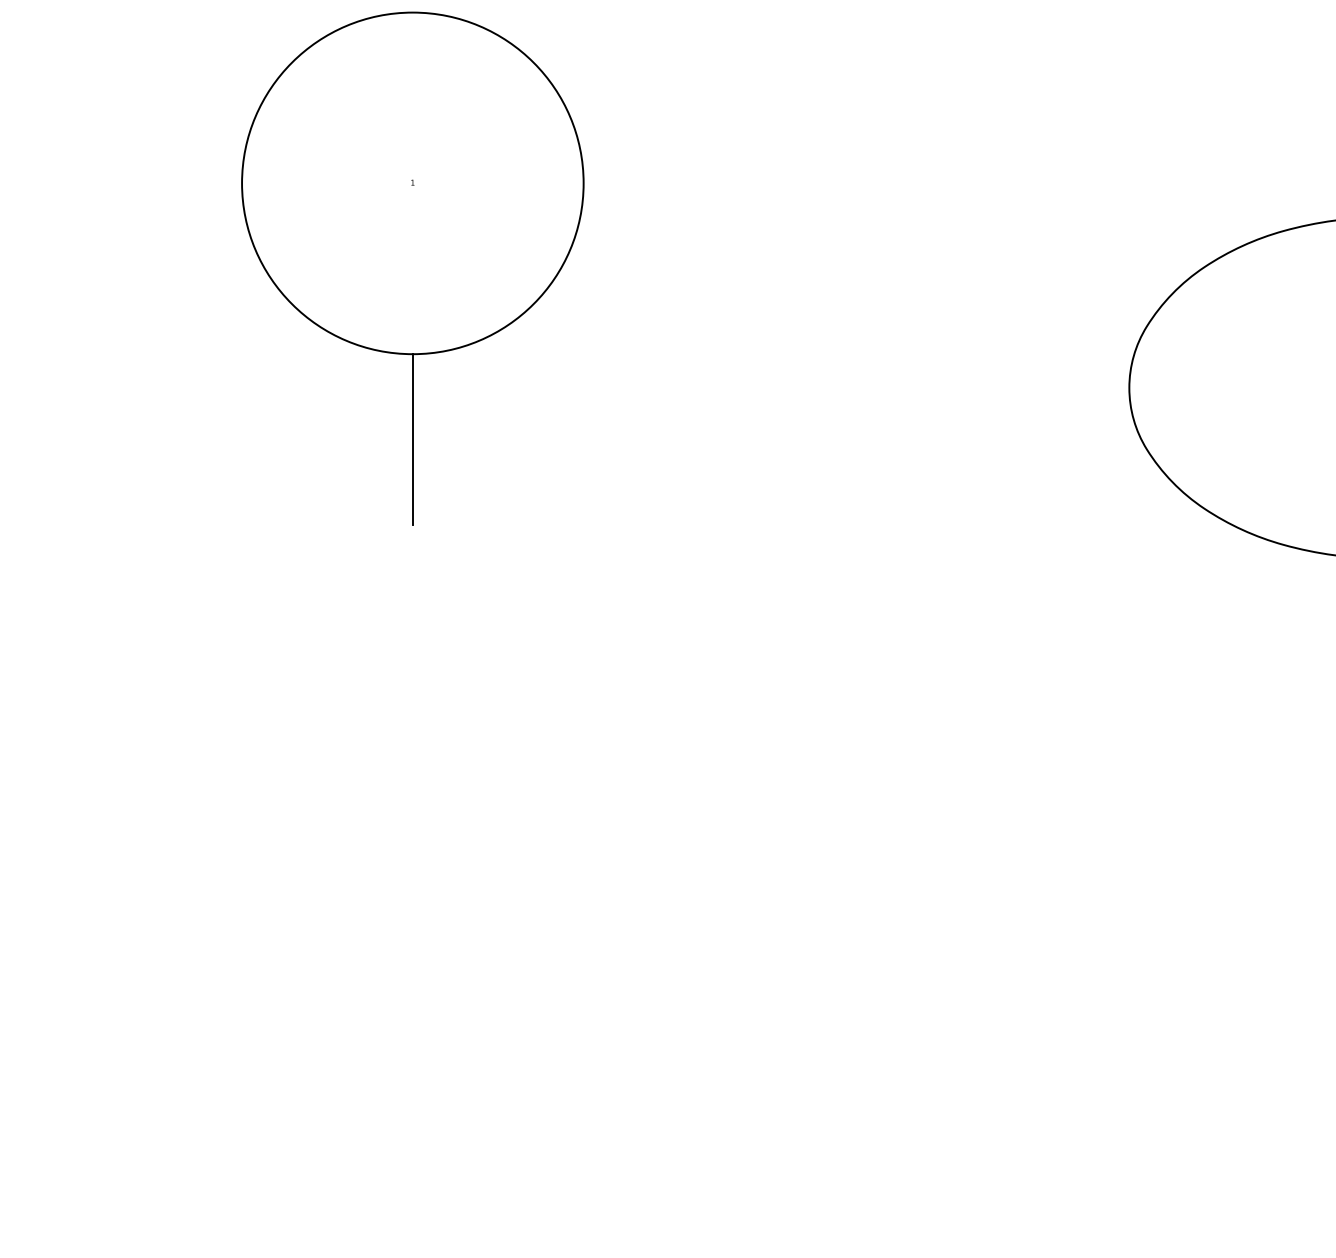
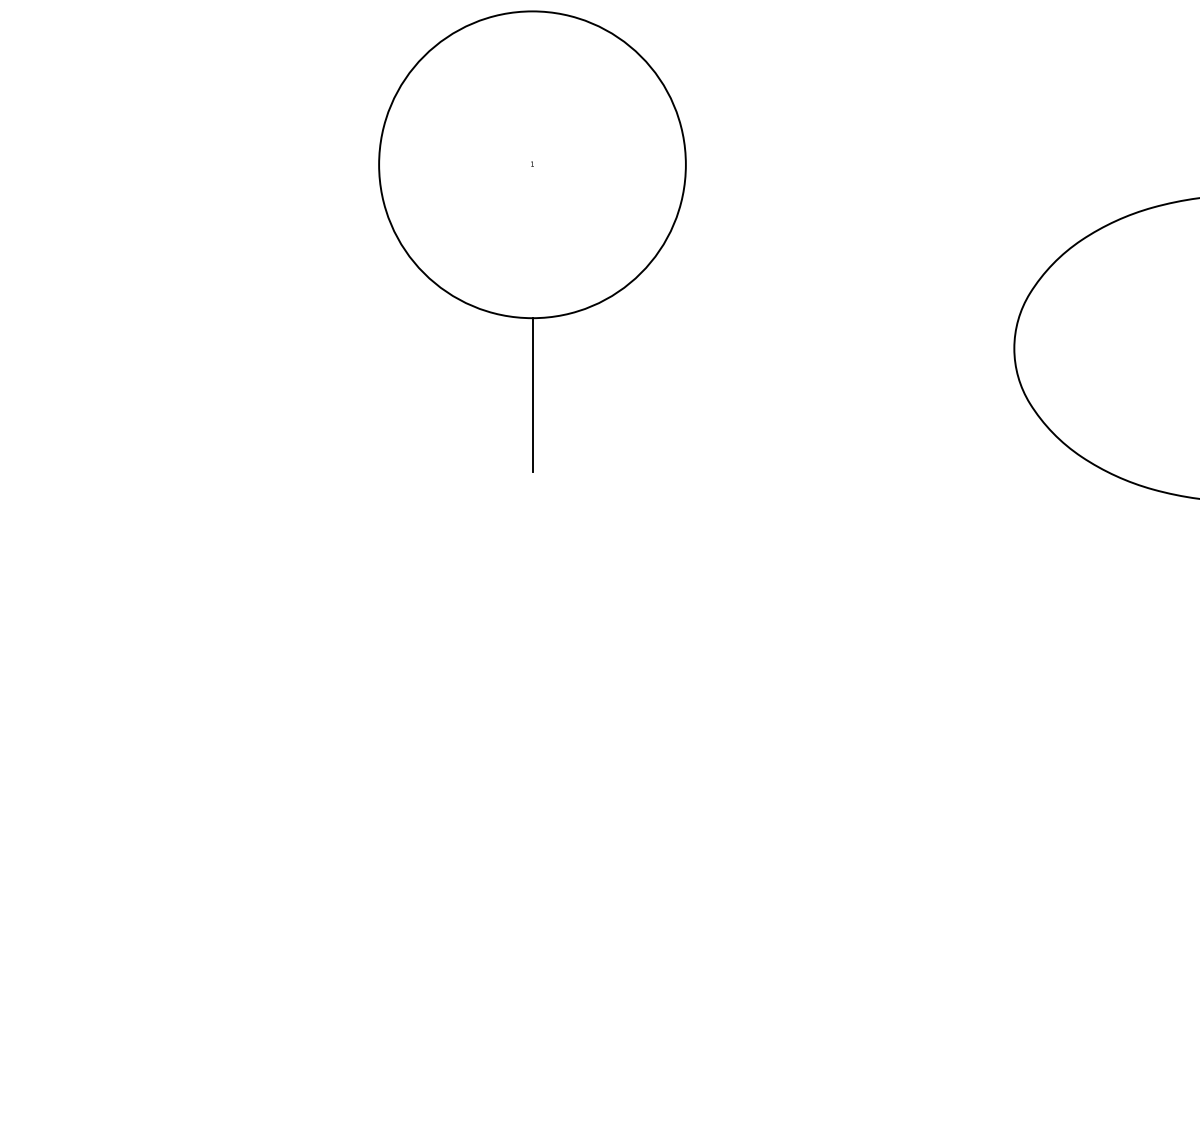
part: (412, 268) -> (532, 241), moved

